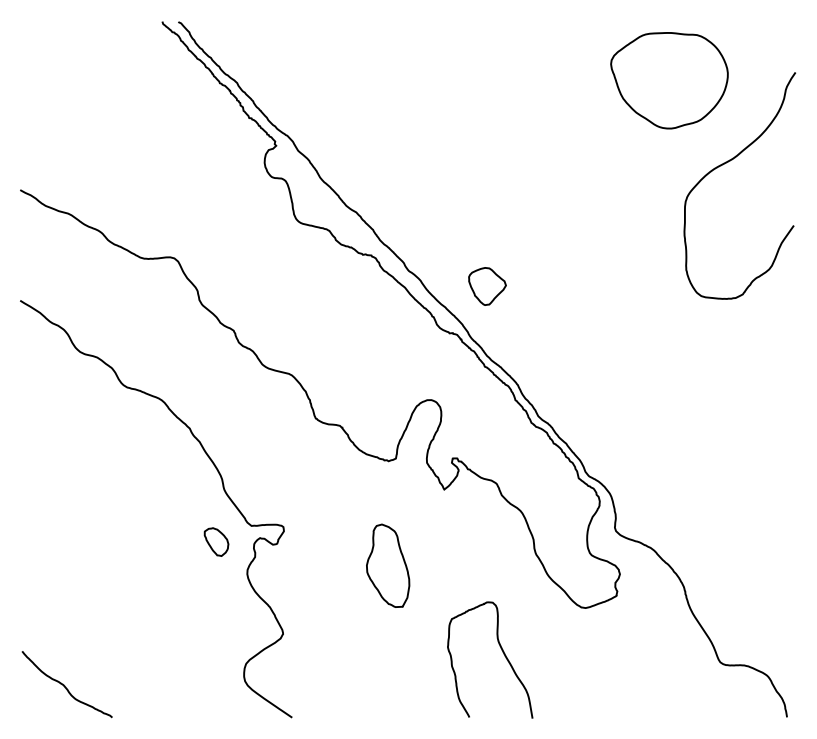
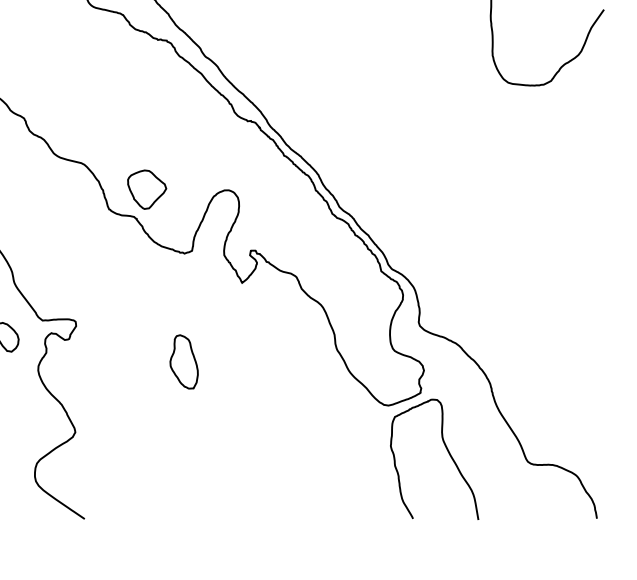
part: (487, 286) -> (147, 189), moved
part: (388, 565) -> (184, 361), size x0.62
curve: (502, 652) -> (447, 451), moved

